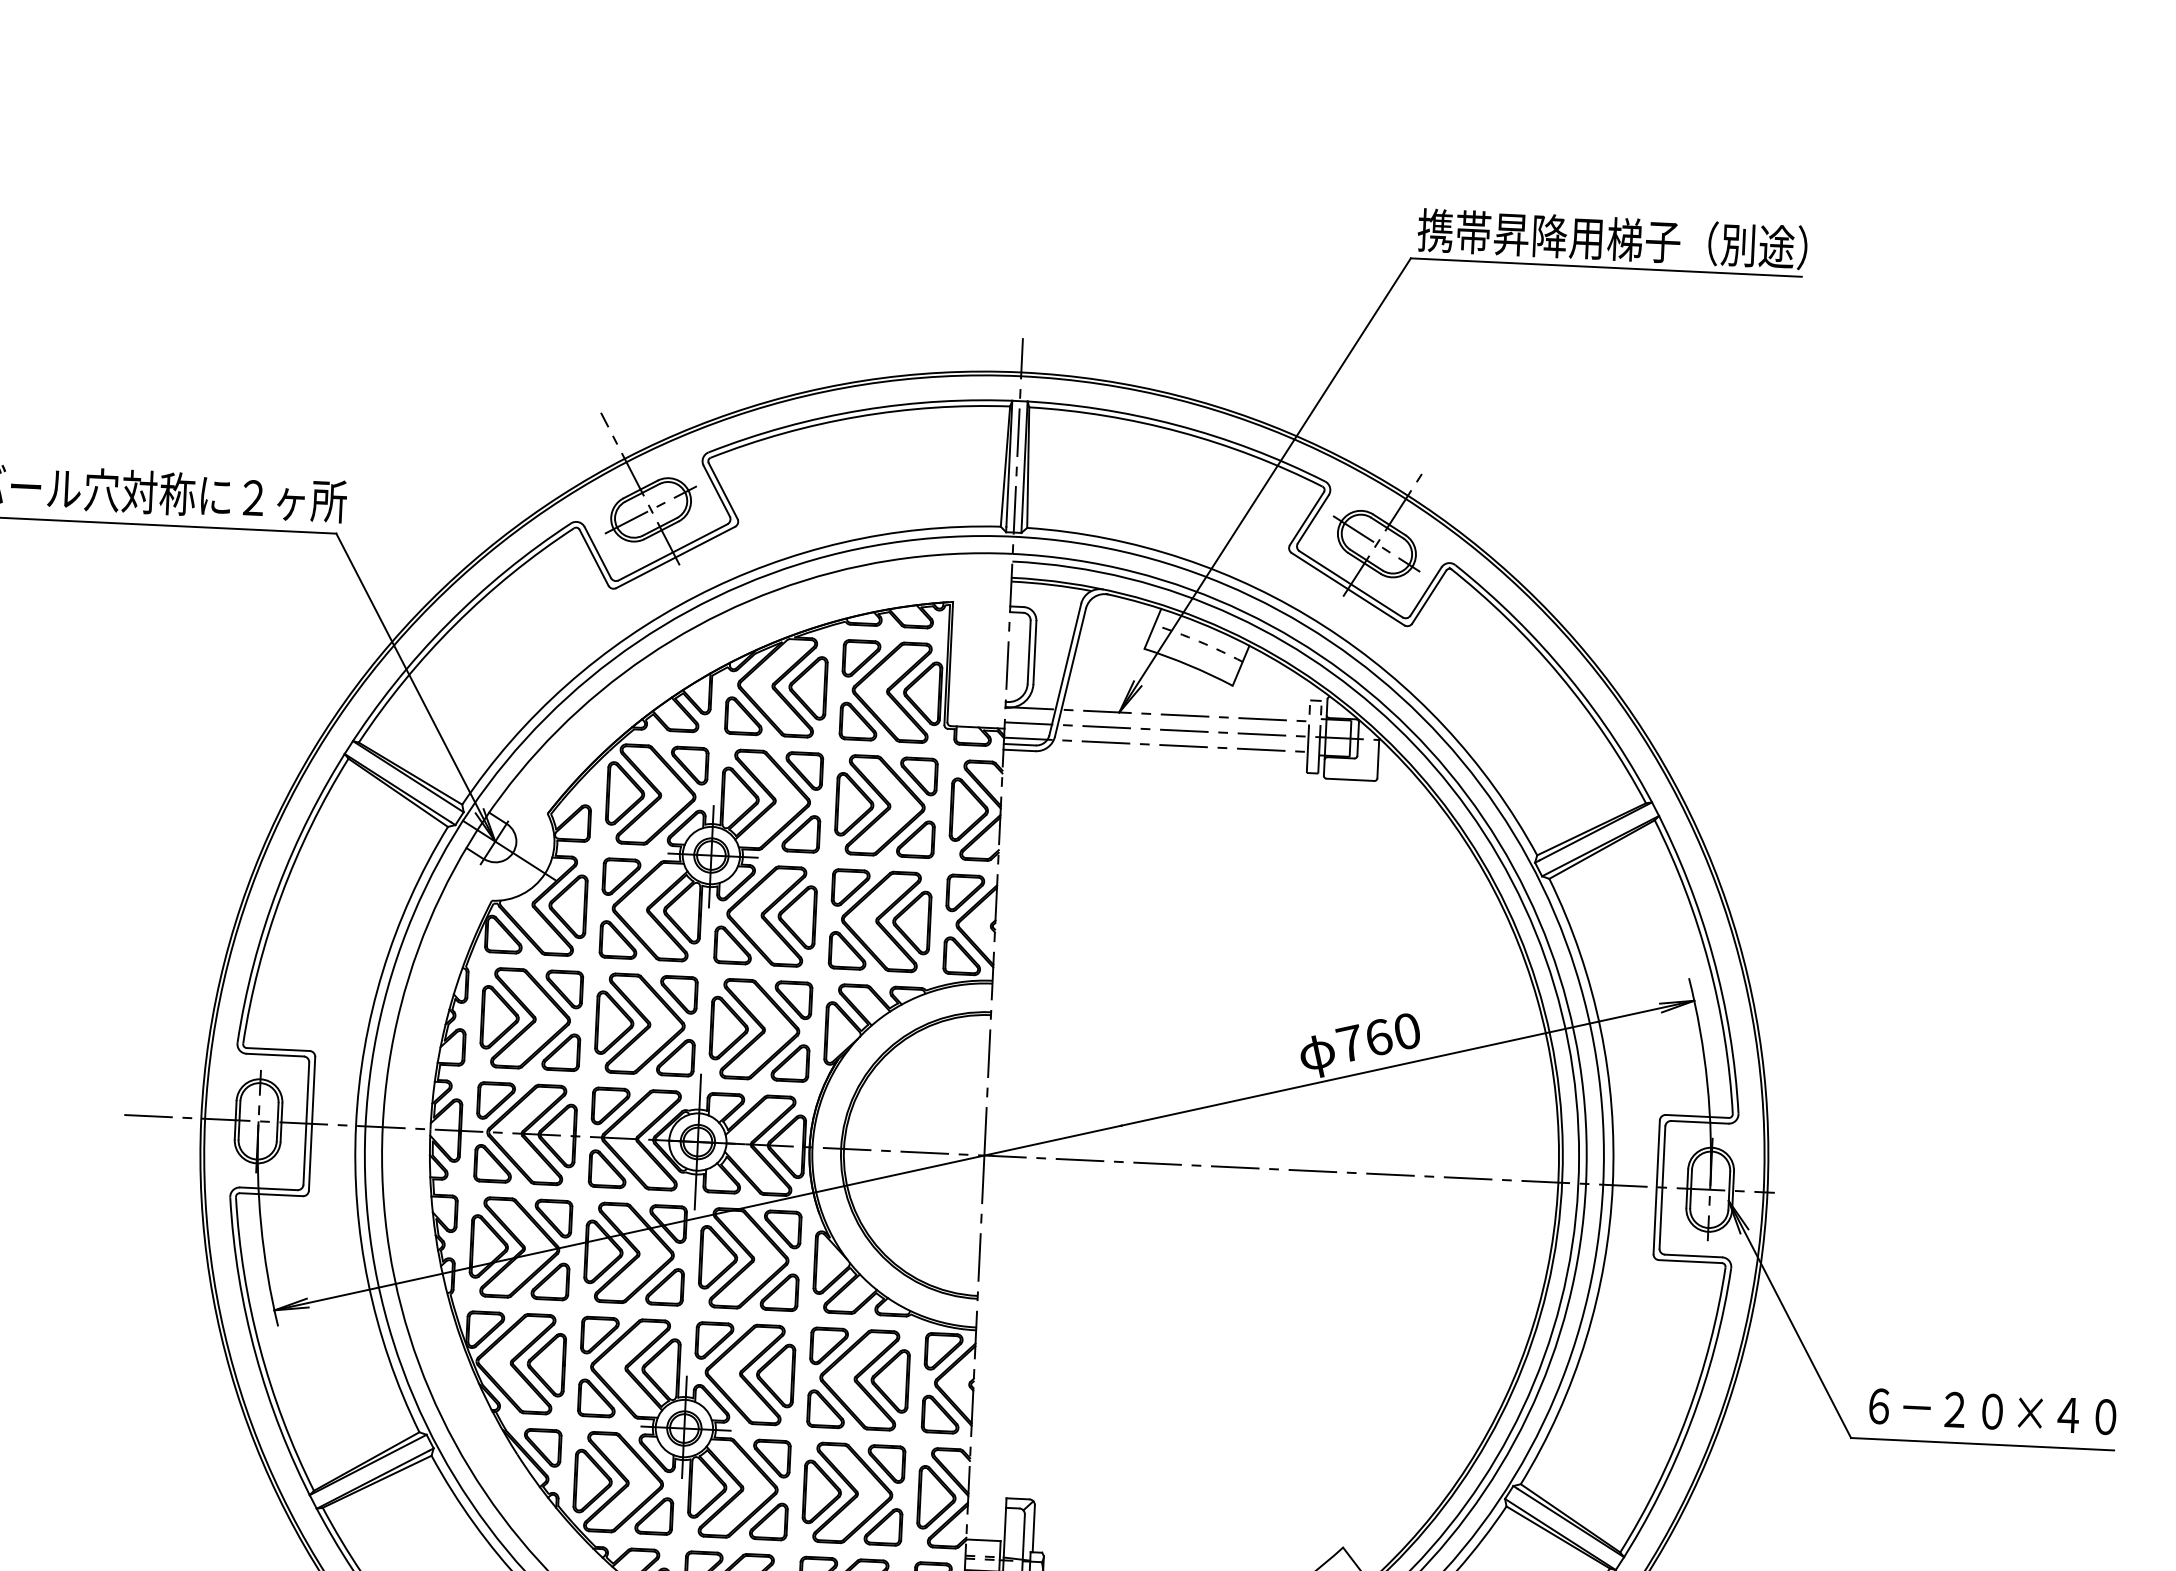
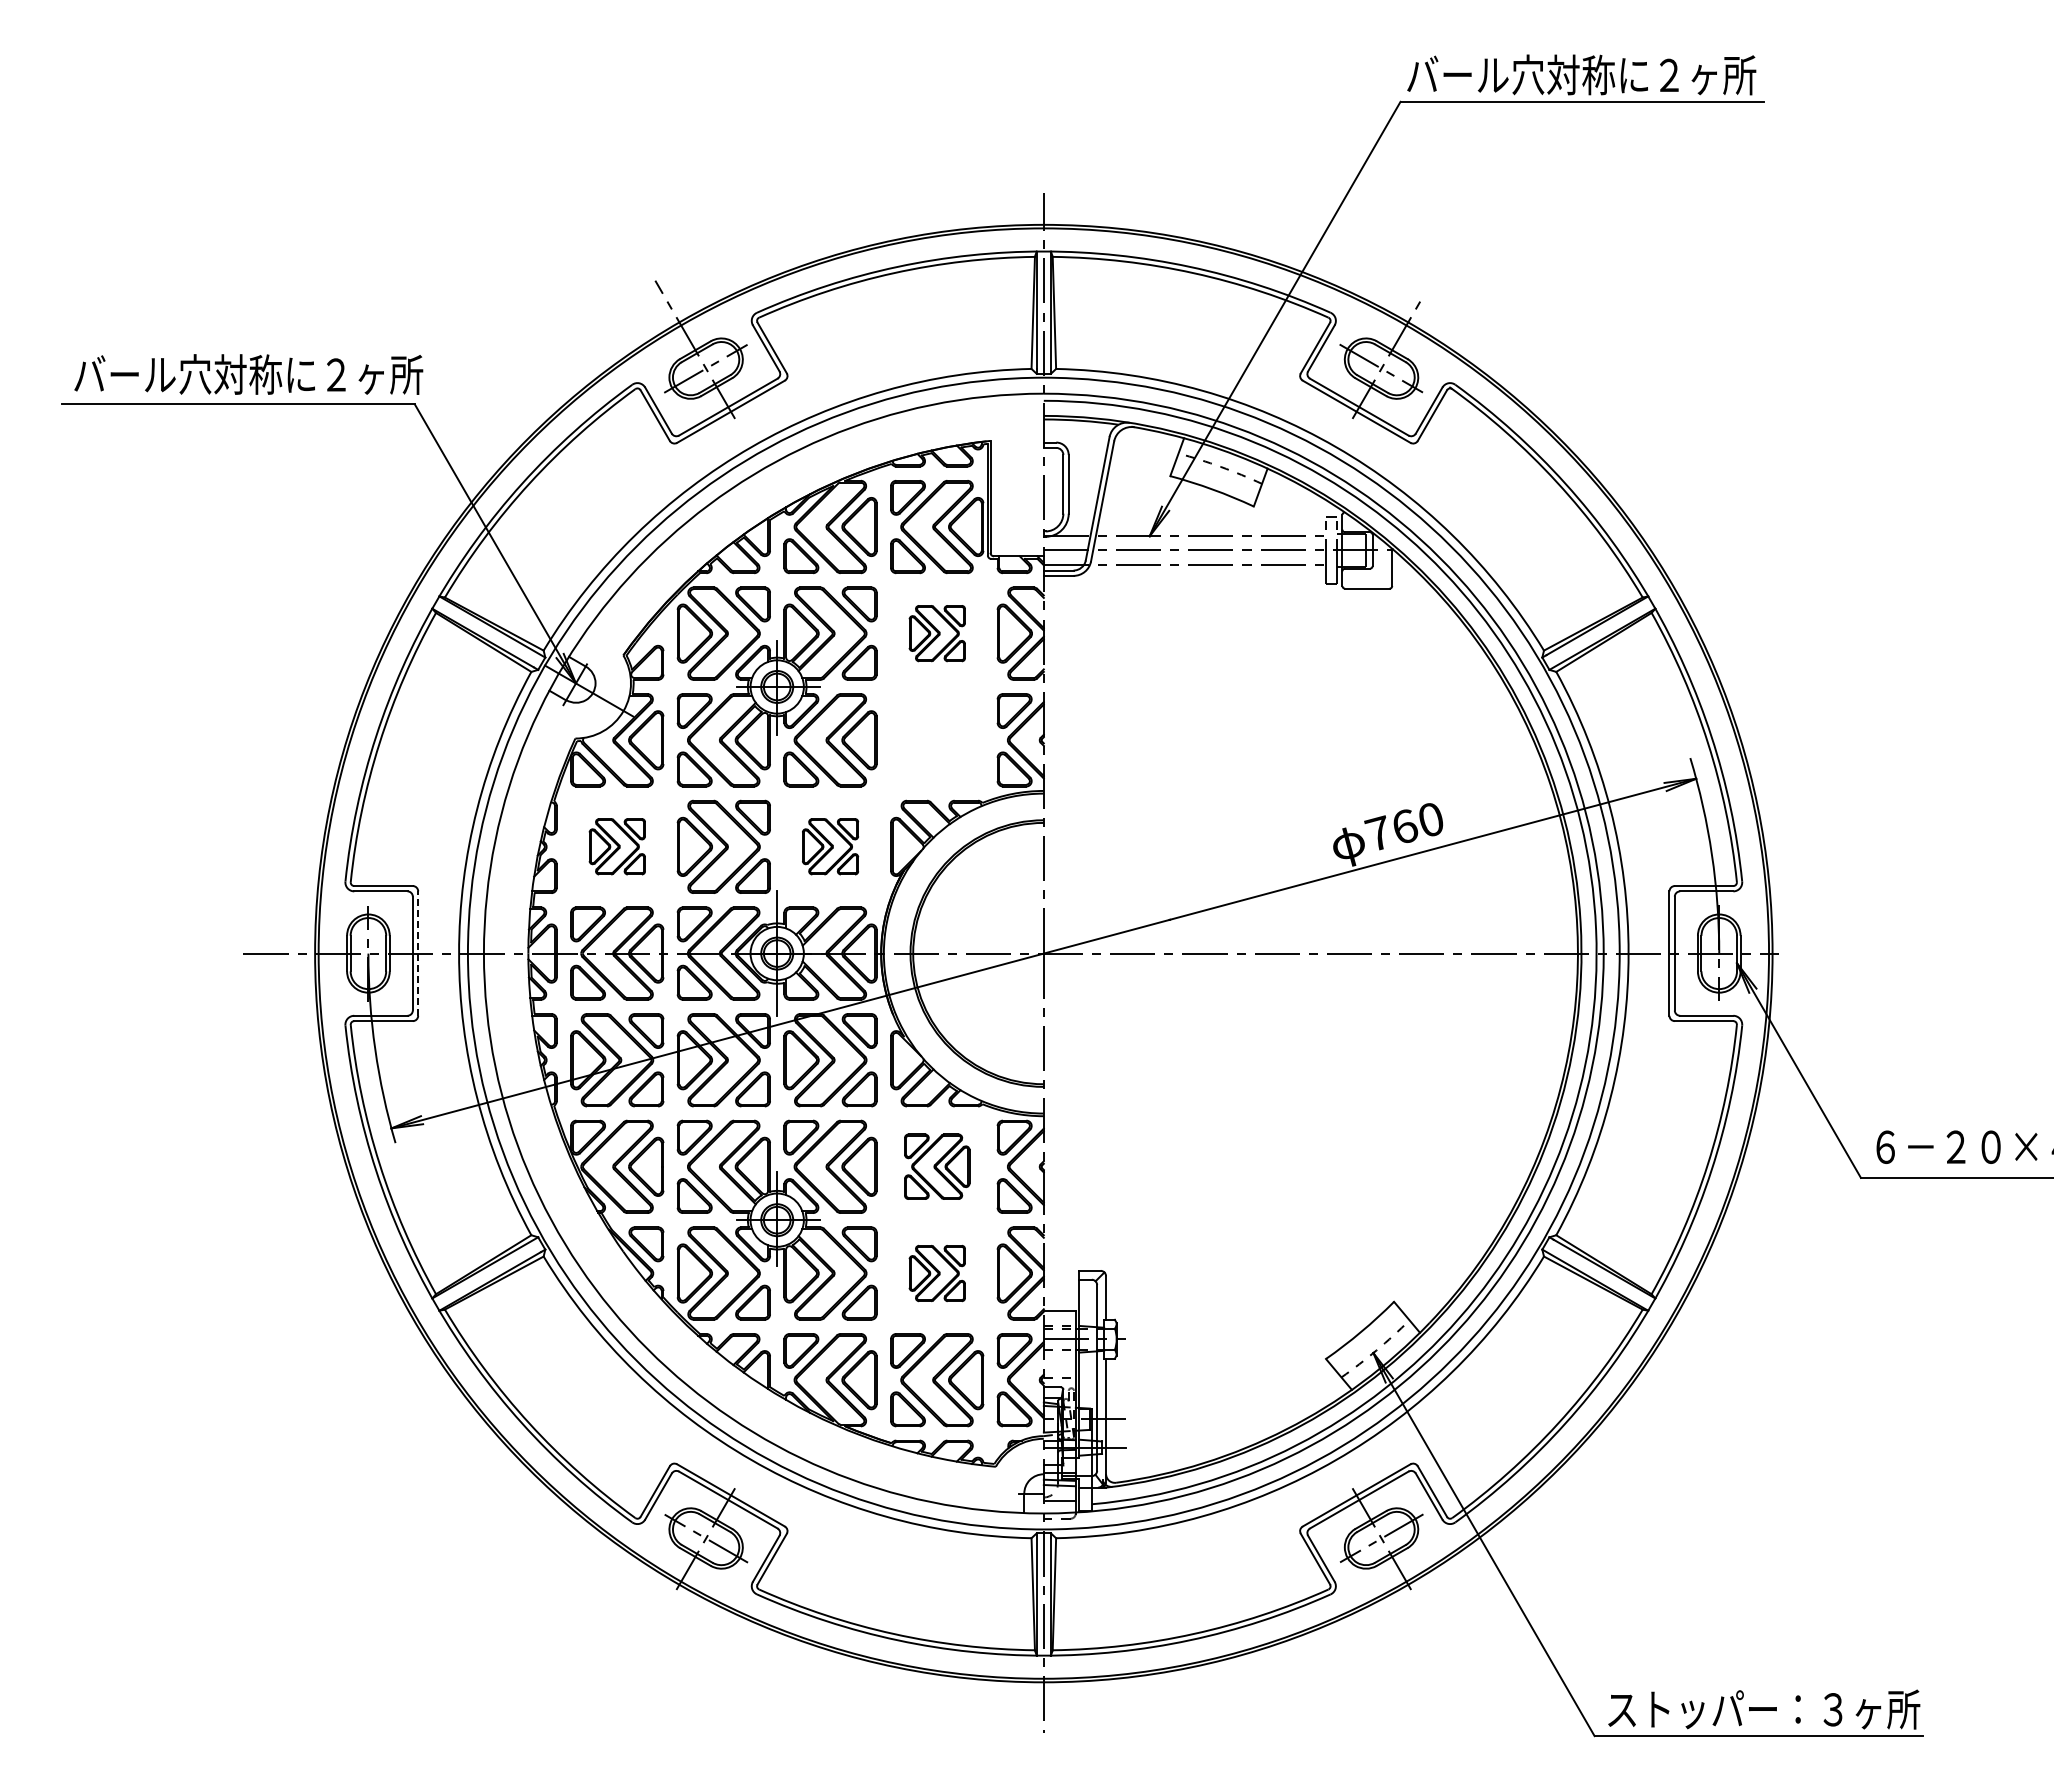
text: (1612, 238) -> (1586, 74), 携帯昇降用梯子（別途） -> バール穴対称に２ヶ所
part: (886, 806) -> (937, 633), size x0.6
part: (880, 921) -> (937, 740), removed
part: (531, 1018) -> (617, 846), size x0.6
part: (760, 1029) -> (830, 846), size x0.6
line: (312, 1123) -> (418, 953), solid -> dashed
part: (859, 1378) -> (937, 1166), size x0.7
part: (853, 1493) -> (937, 1273), size x0.6

